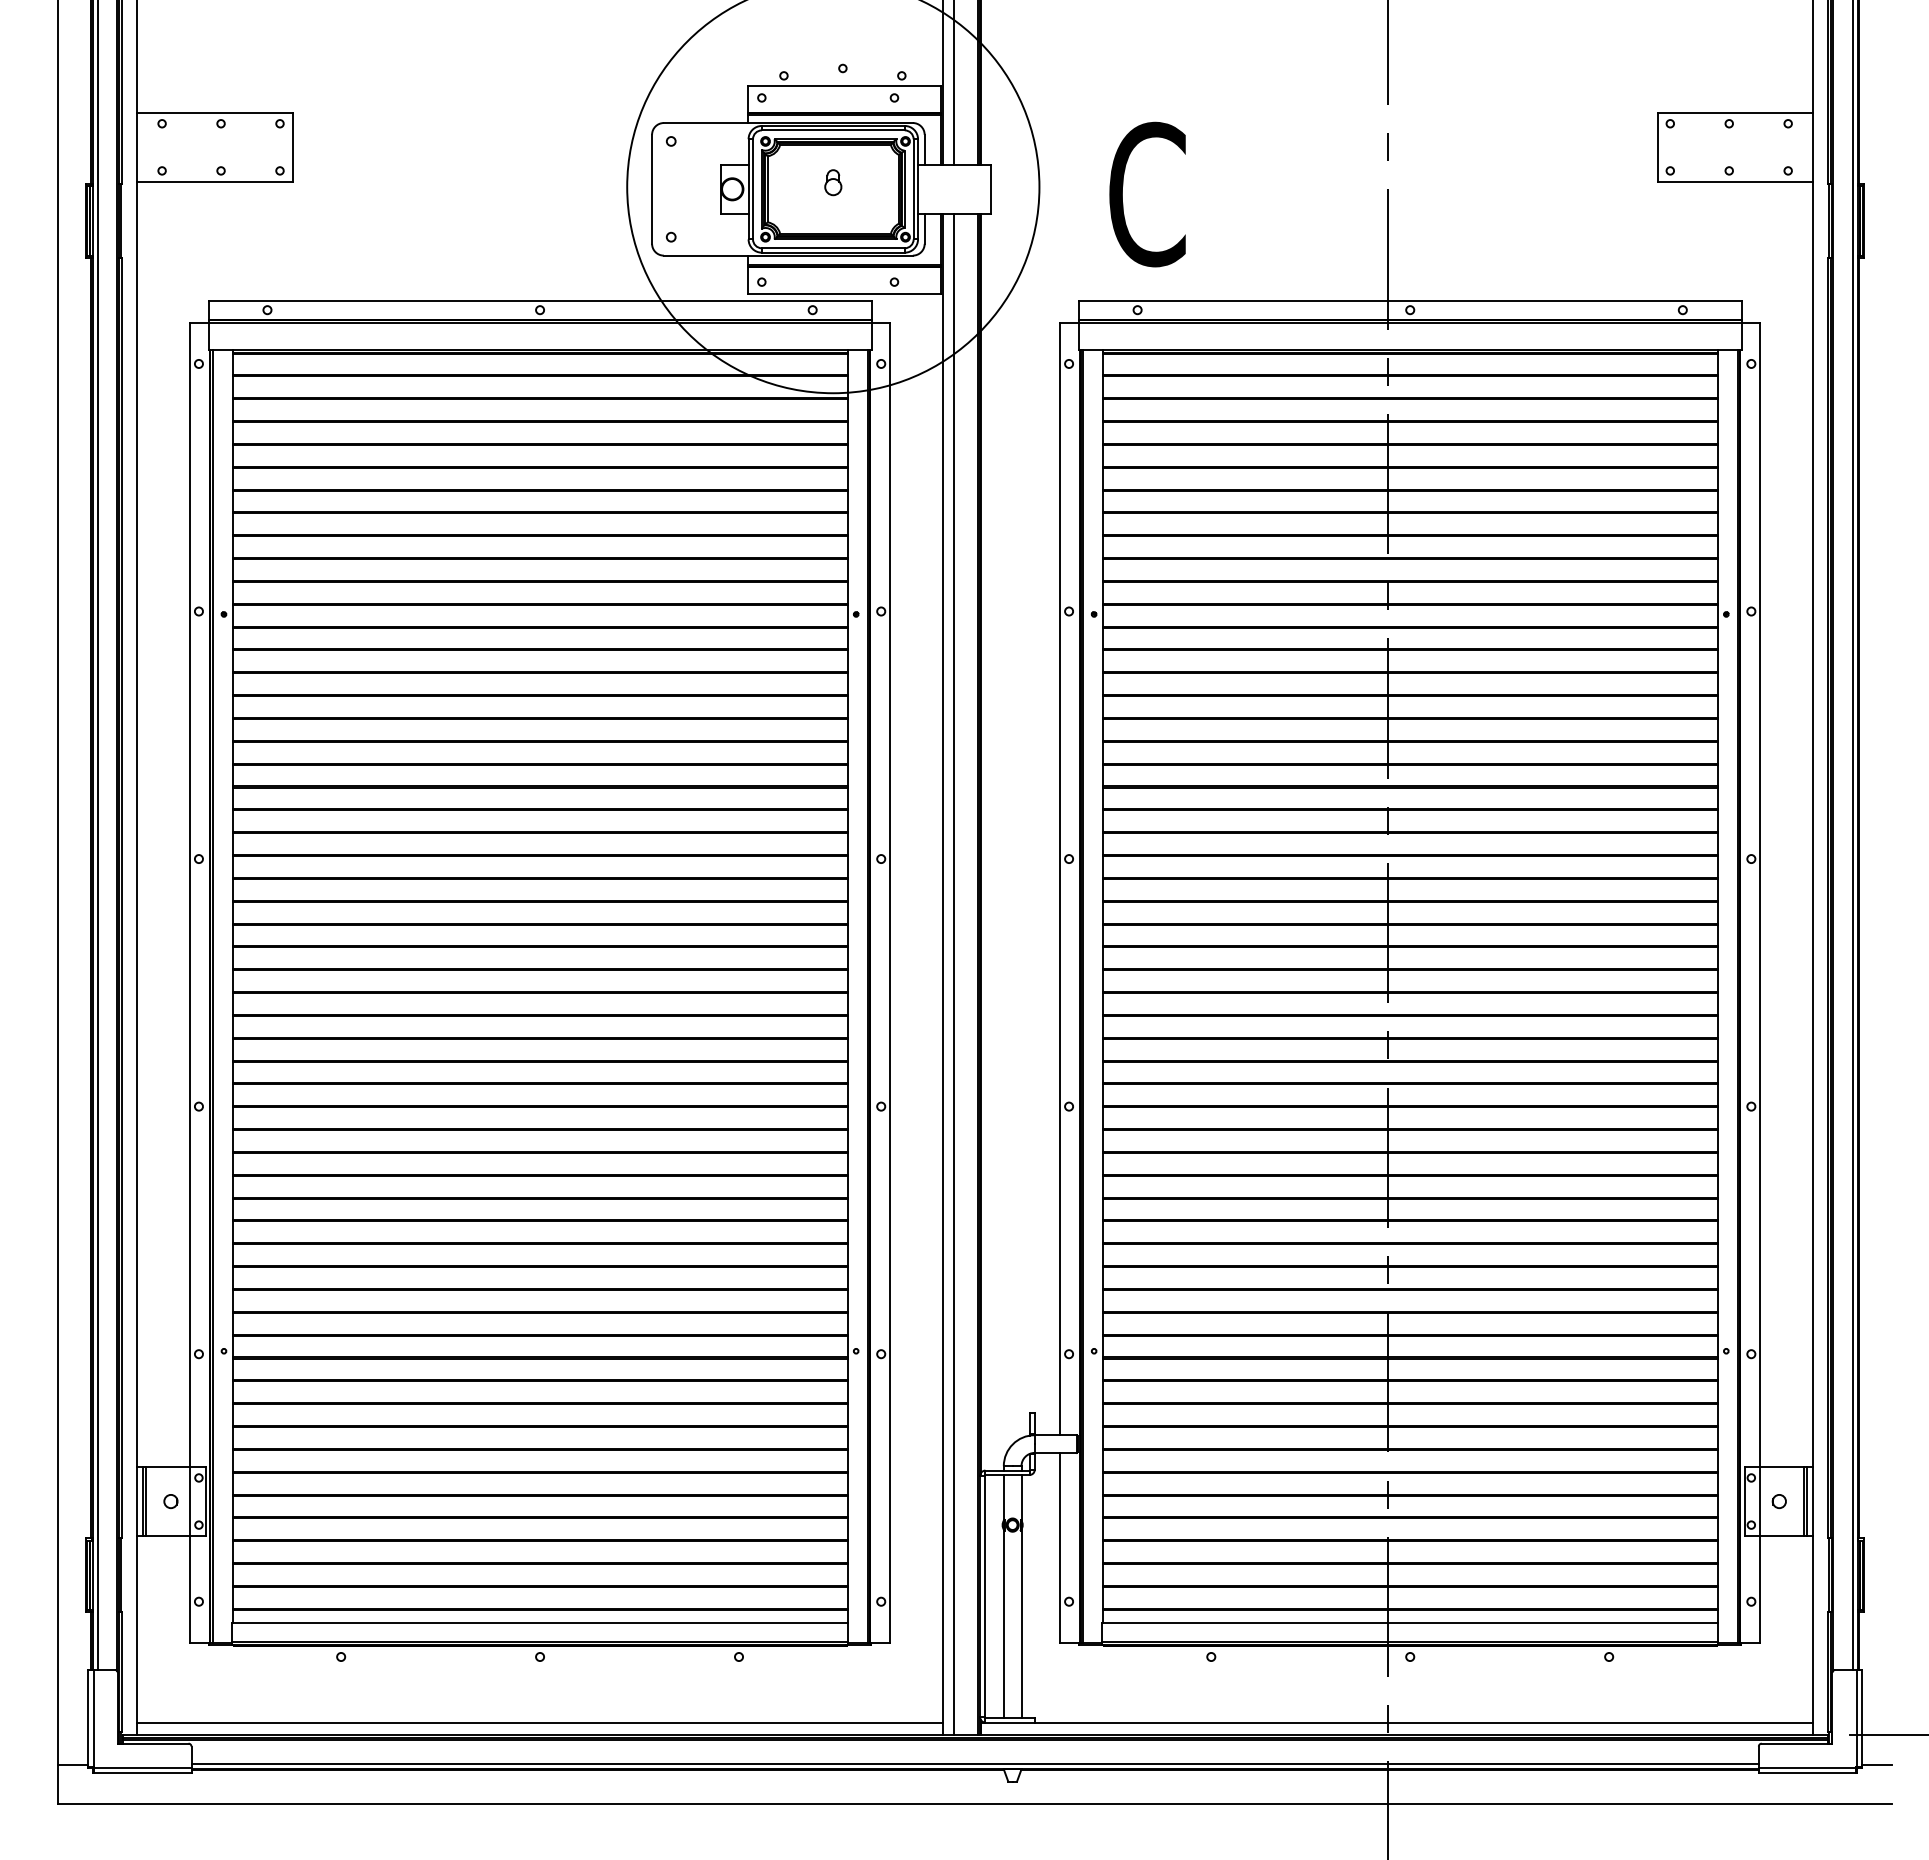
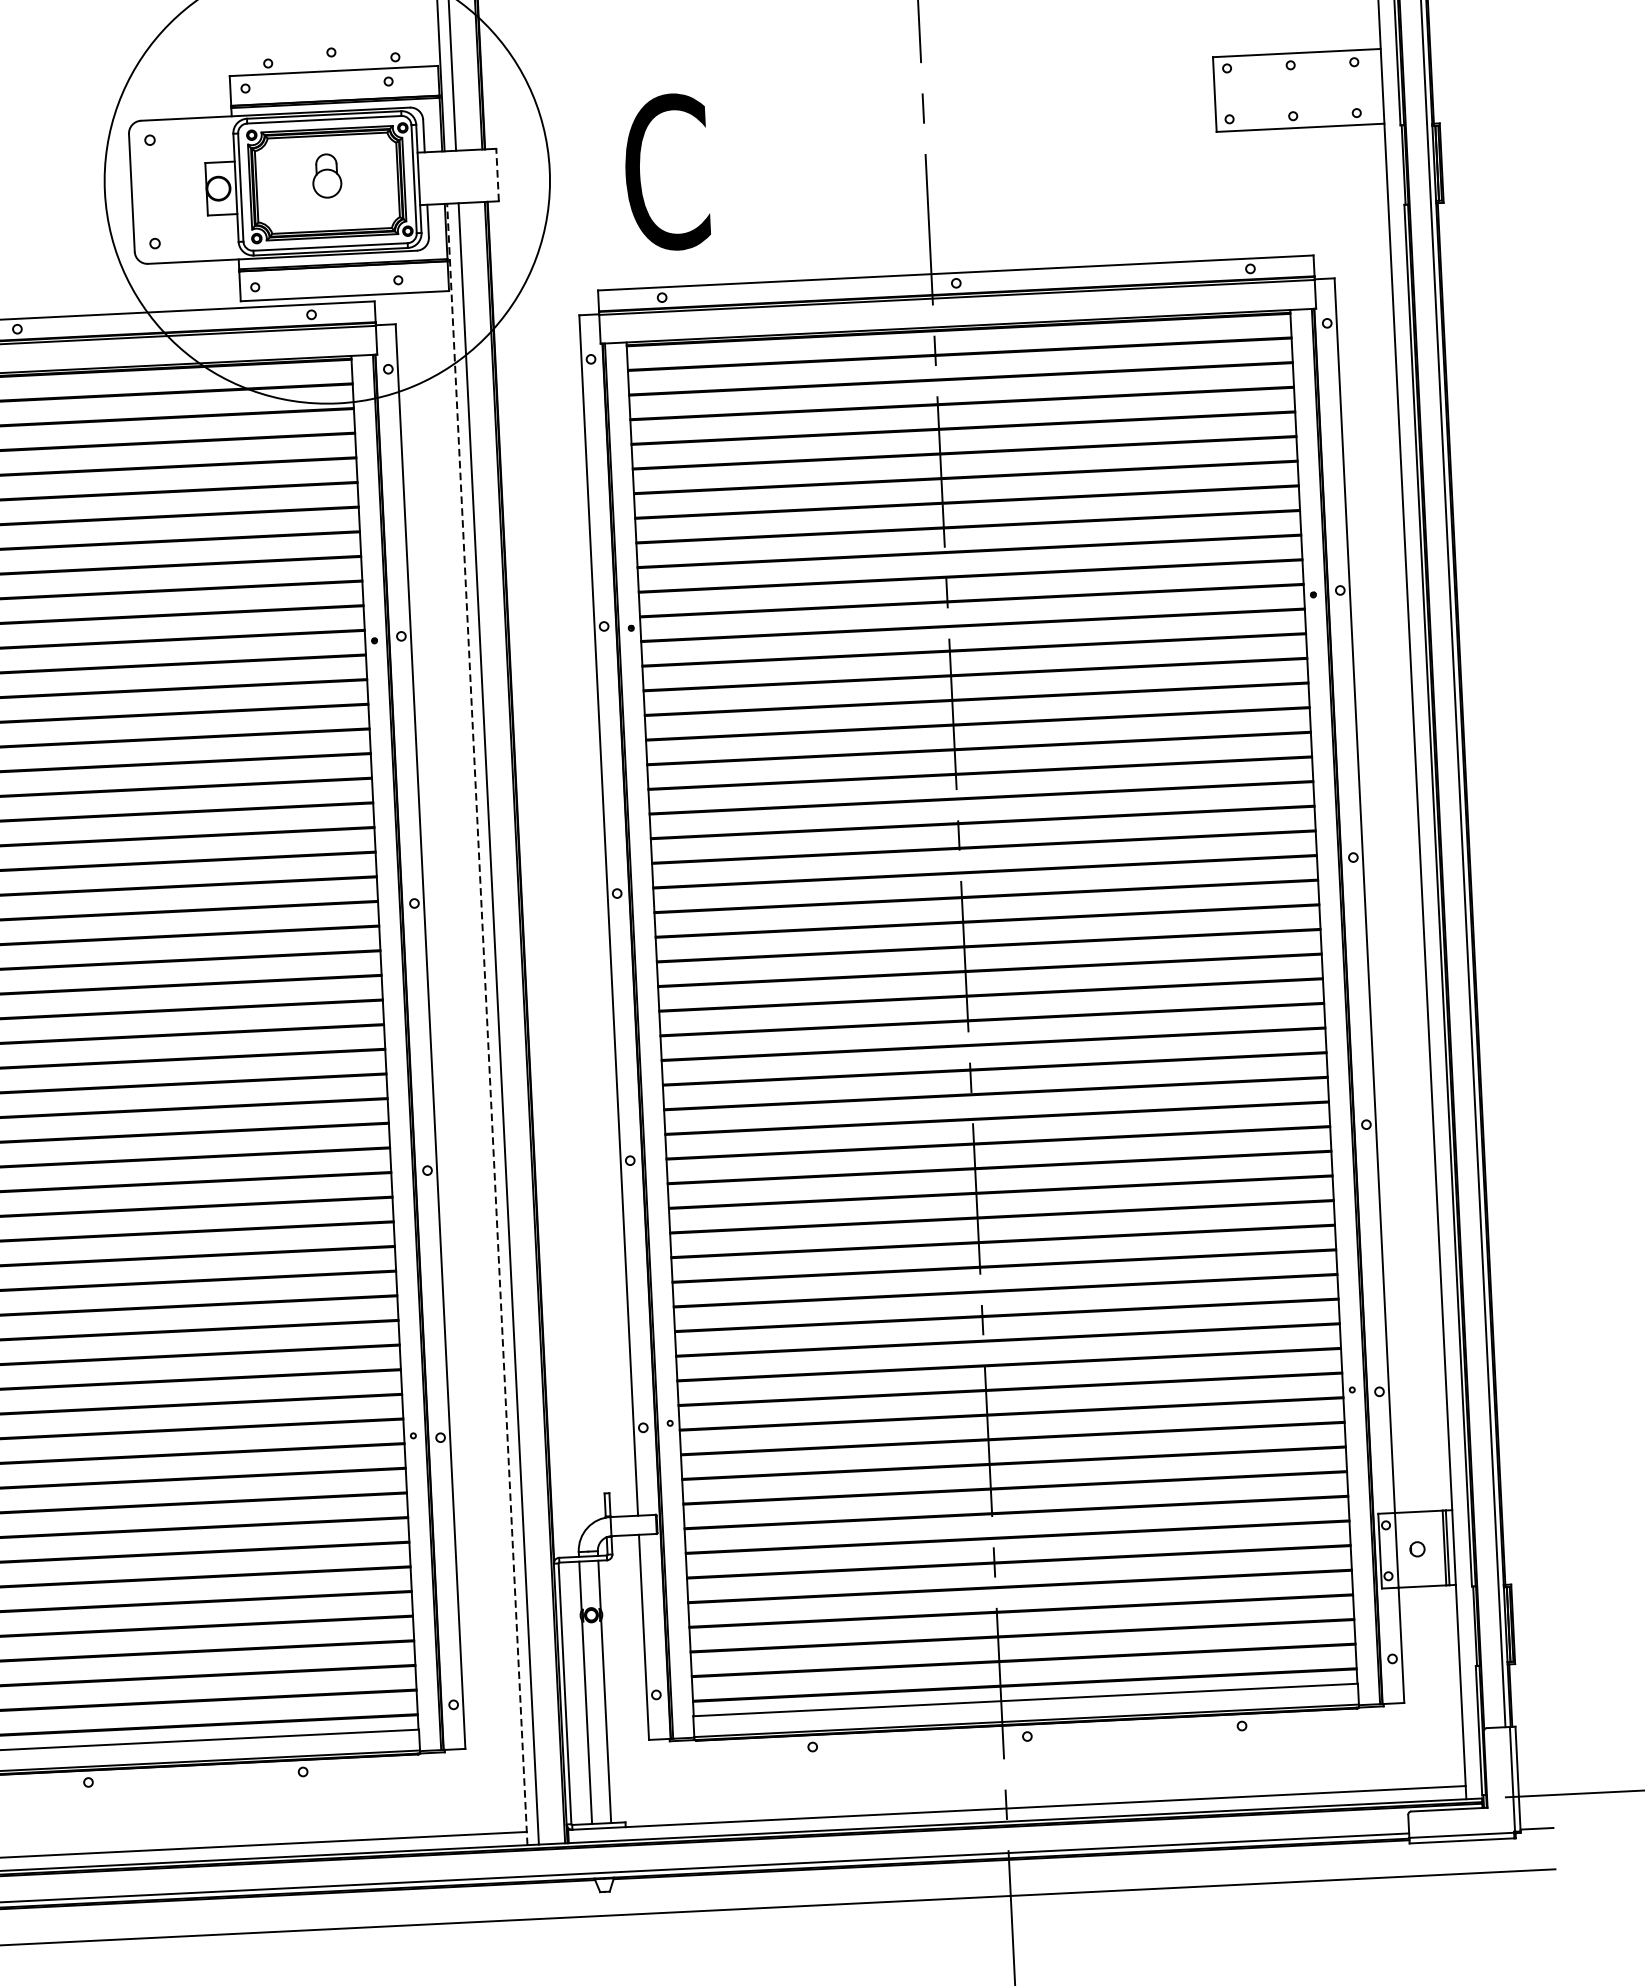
part: (833, 182) -> (327, 175), size x1.6
line: (991, 188) -> (498, 174), solid -> dashed
line: (943, 974) -> (487, 1024), solid -> dashed

